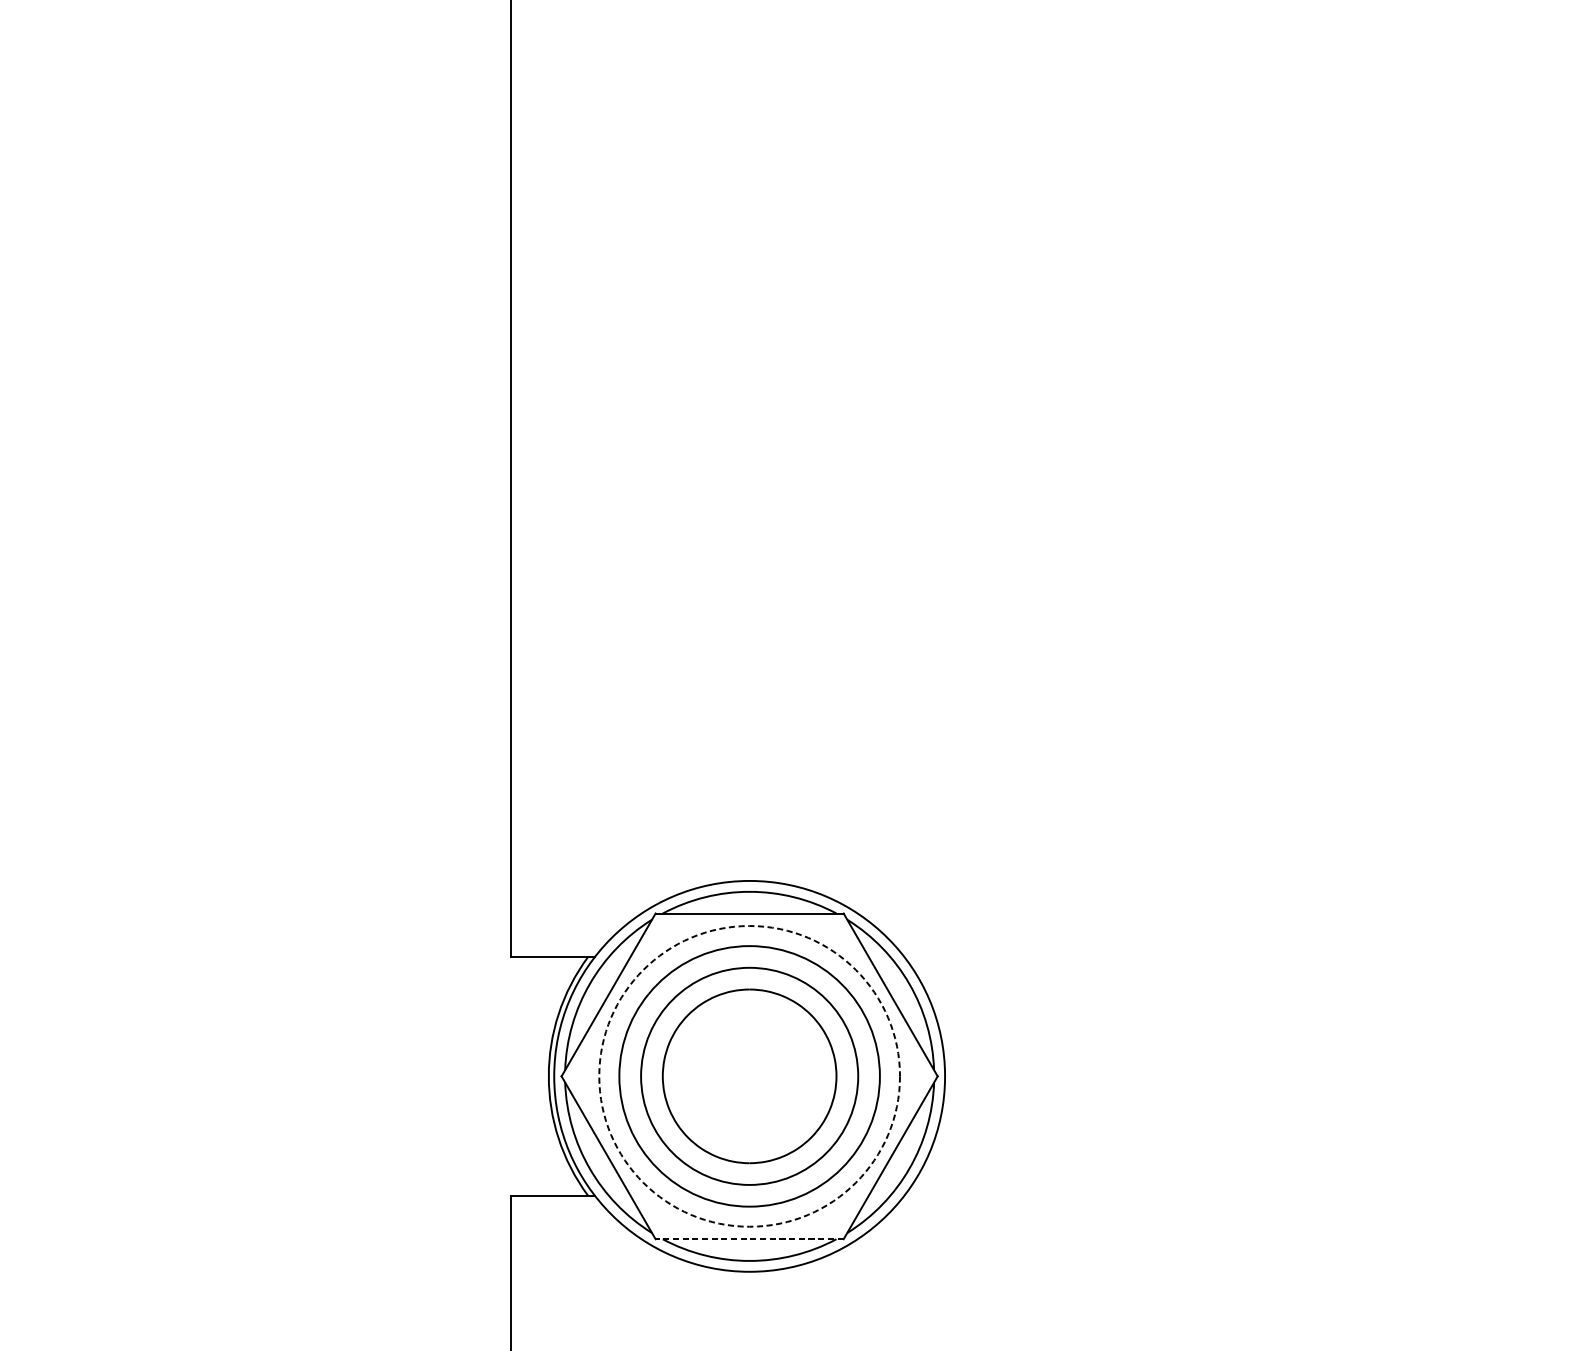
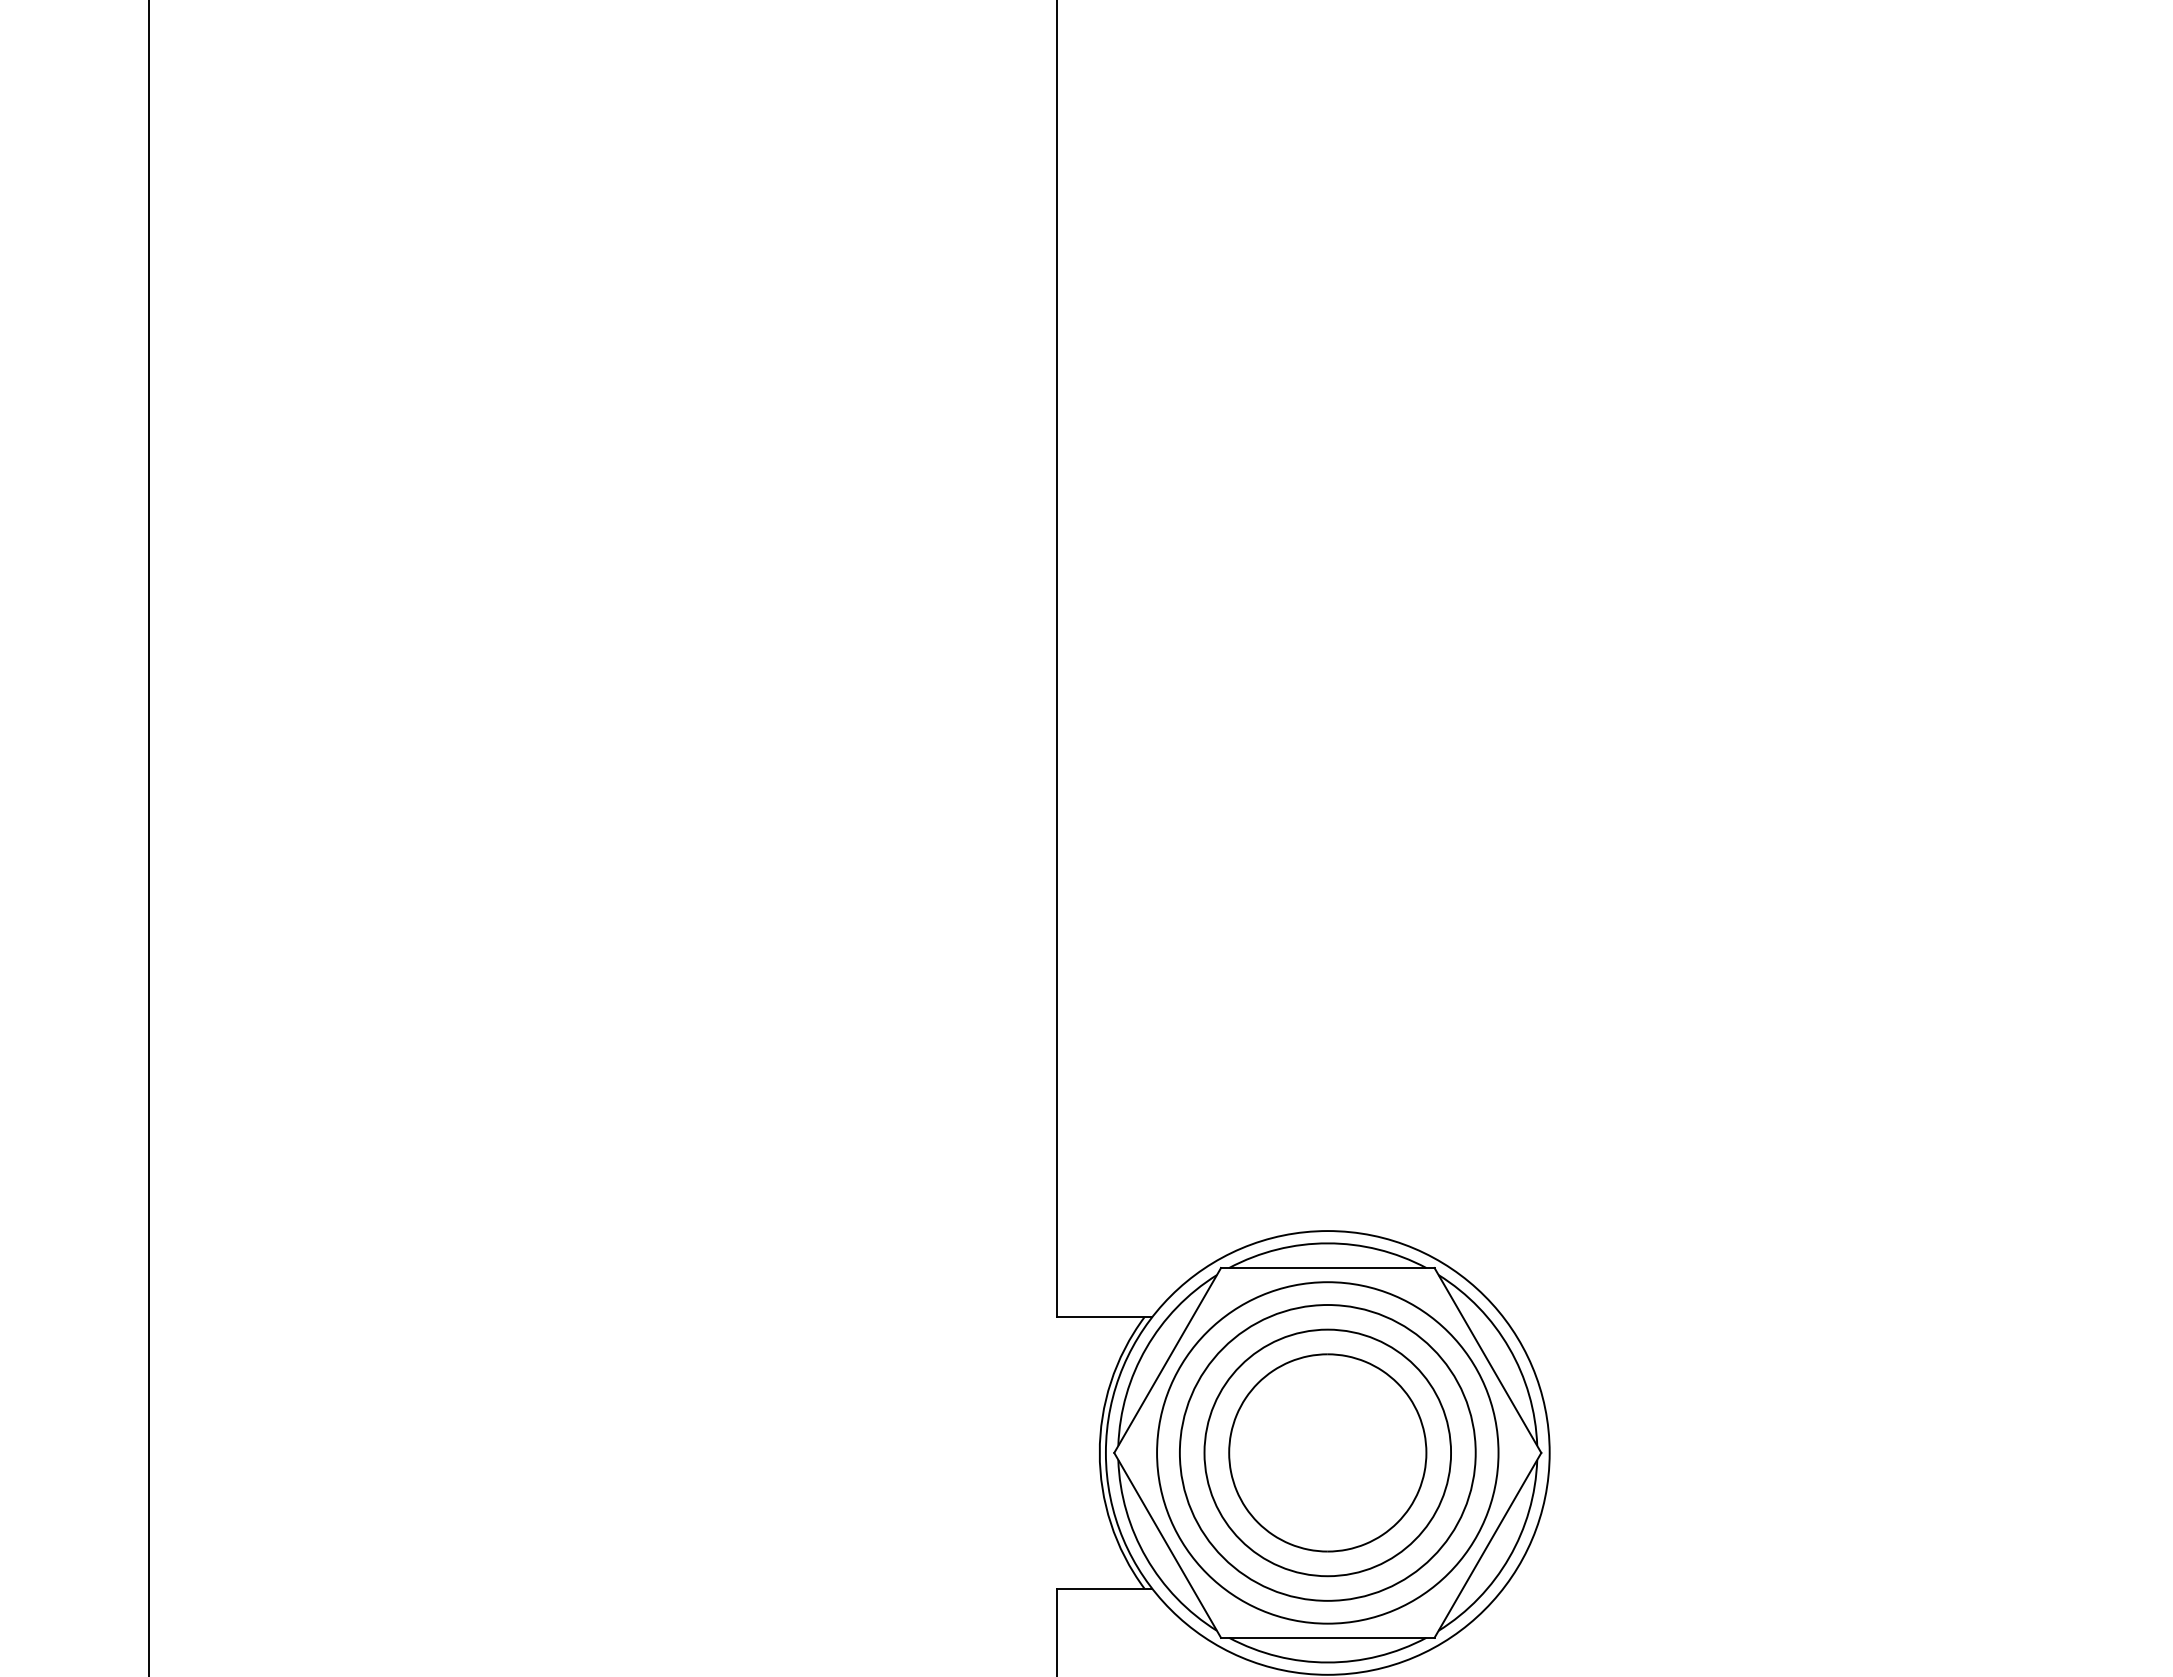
circle: (749, 1075) -> (1327, 1452), dashed -> solid
line: (749, 1238) -> (1327, 1637), dashed -> solid

